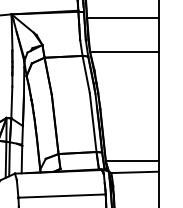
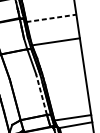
line: (122, 17) -> (51, 18), solid -> dashed
line: (93, 122) -> (41, 94), solid -> dashed

